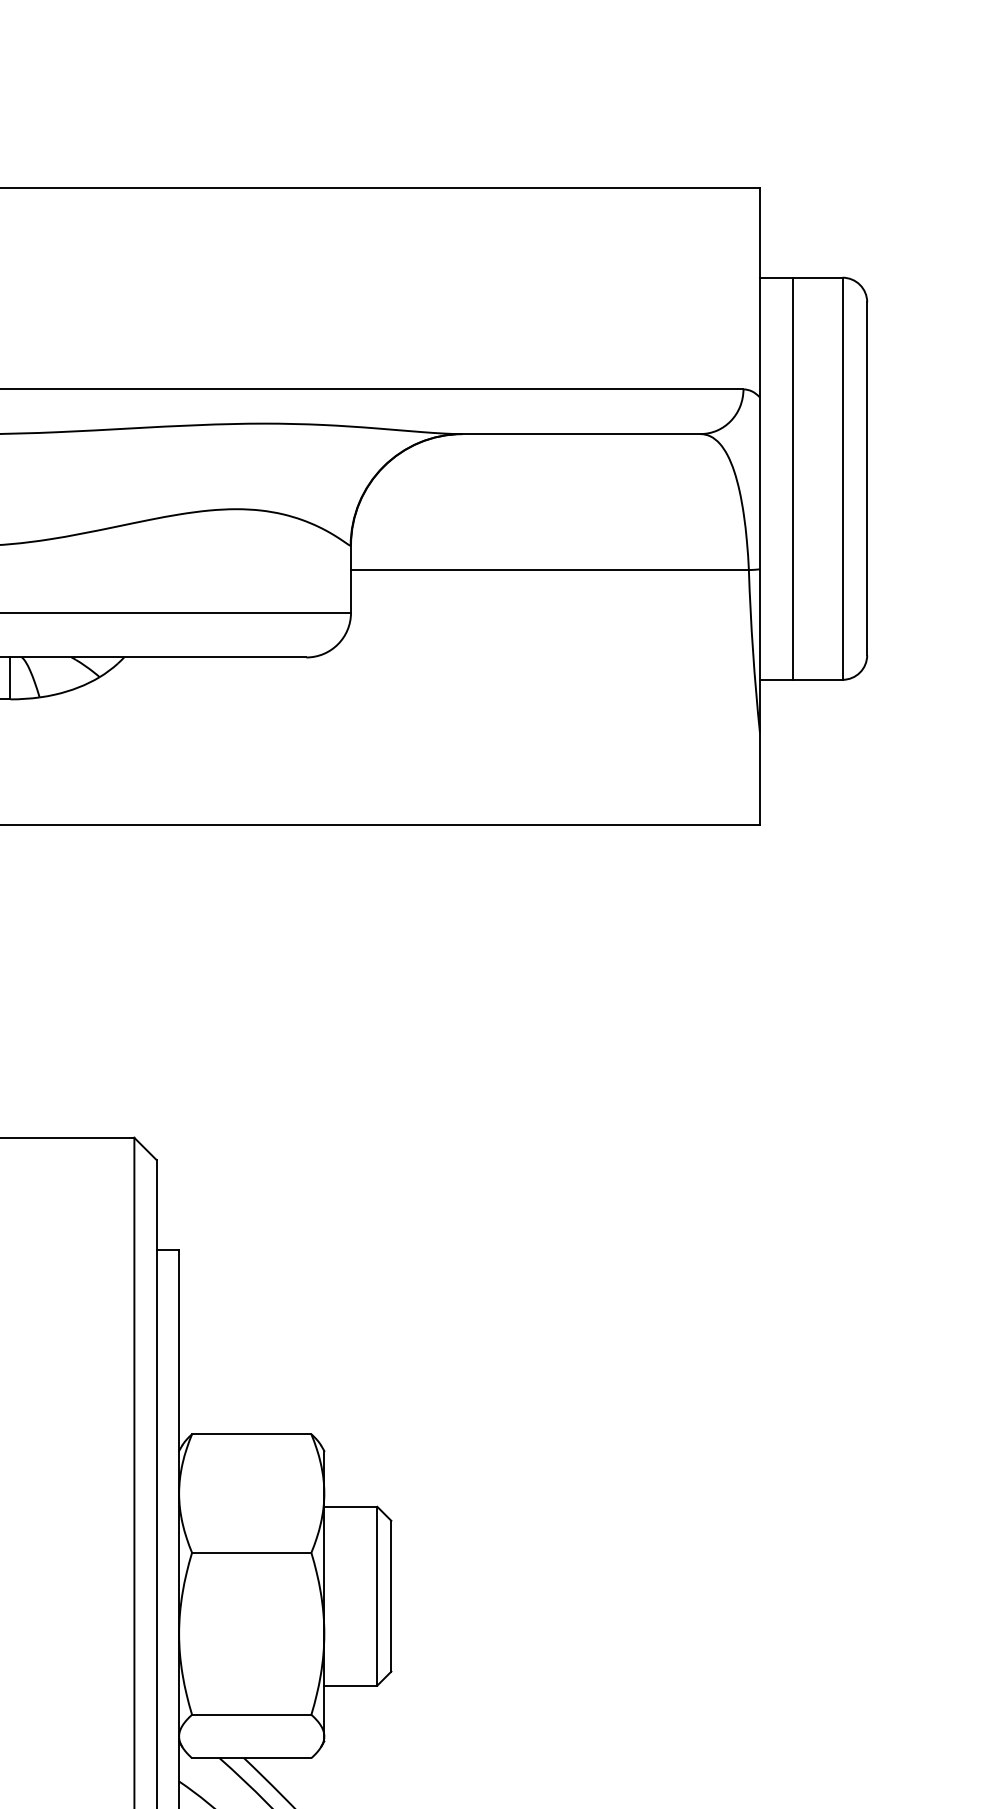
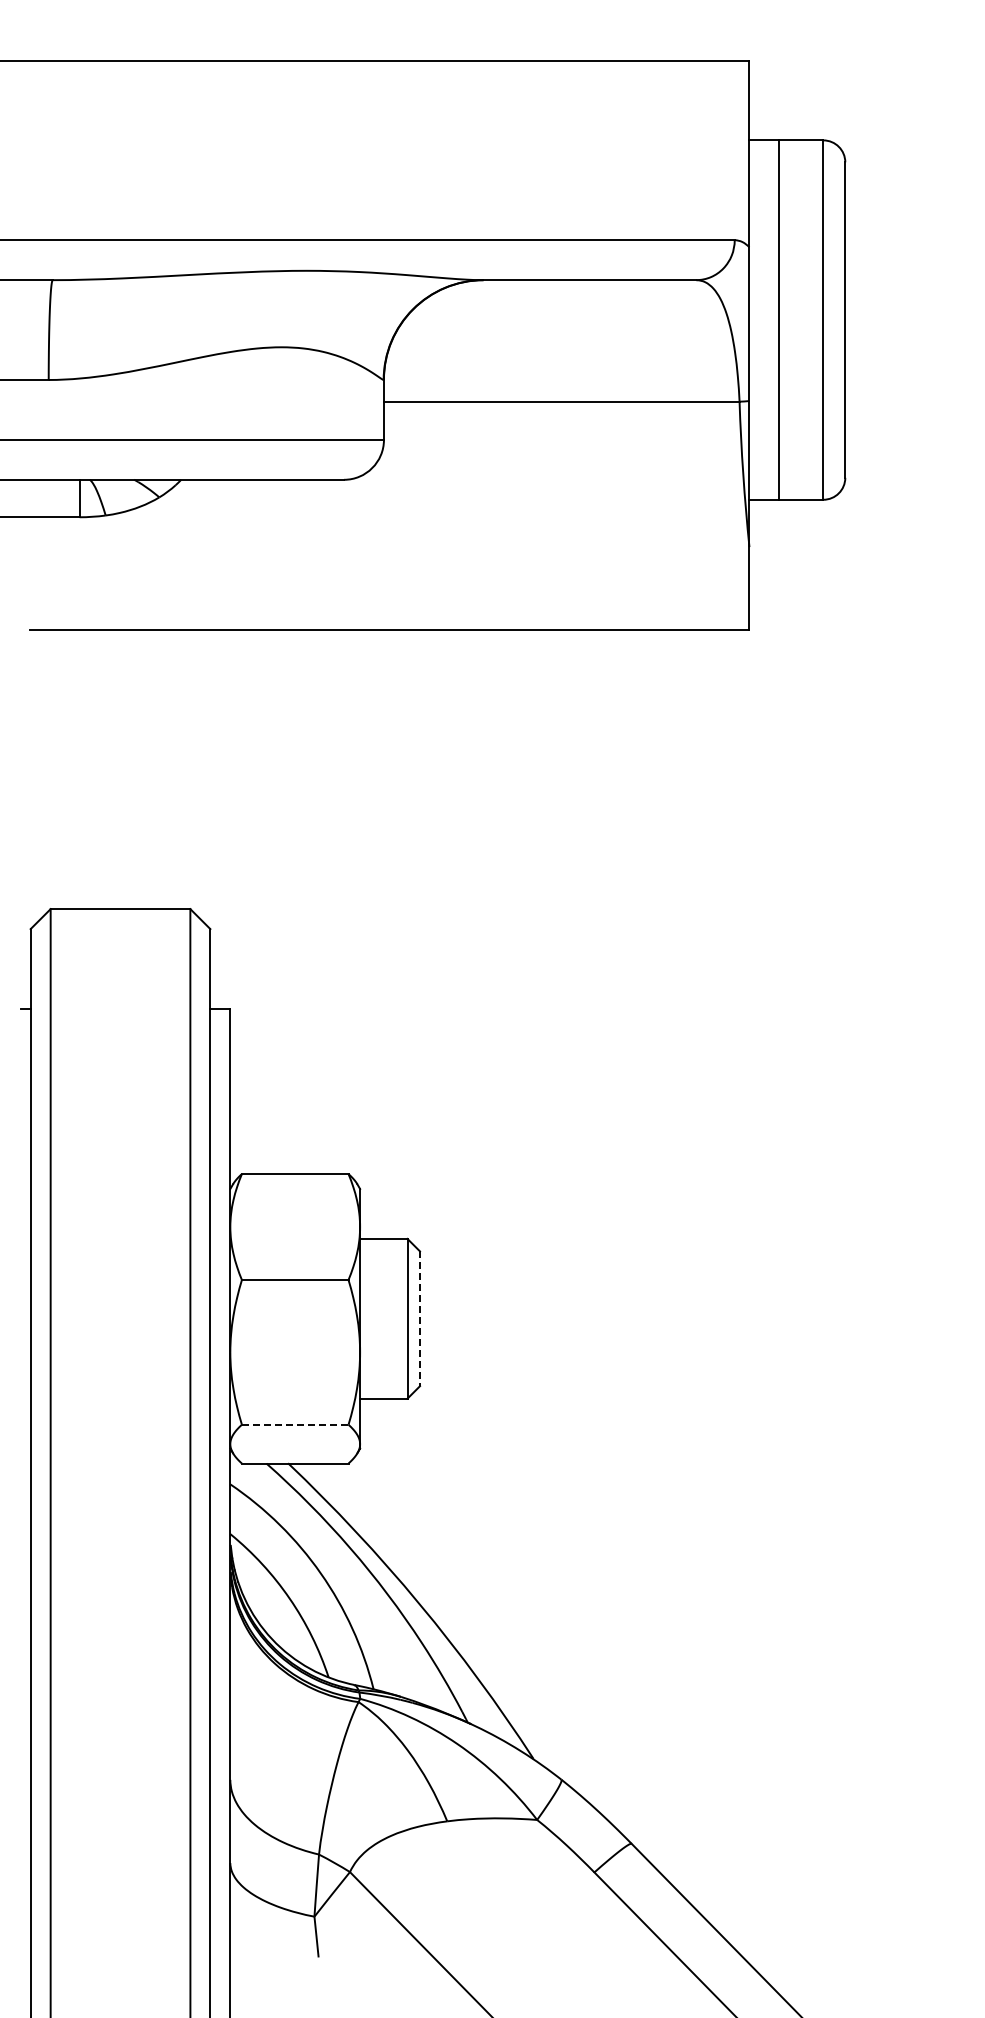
line: (391, 1597) -> (420, 1319), solid -> dashed
line: (252, 1714) -> (295, 1424), solid -> dashed

